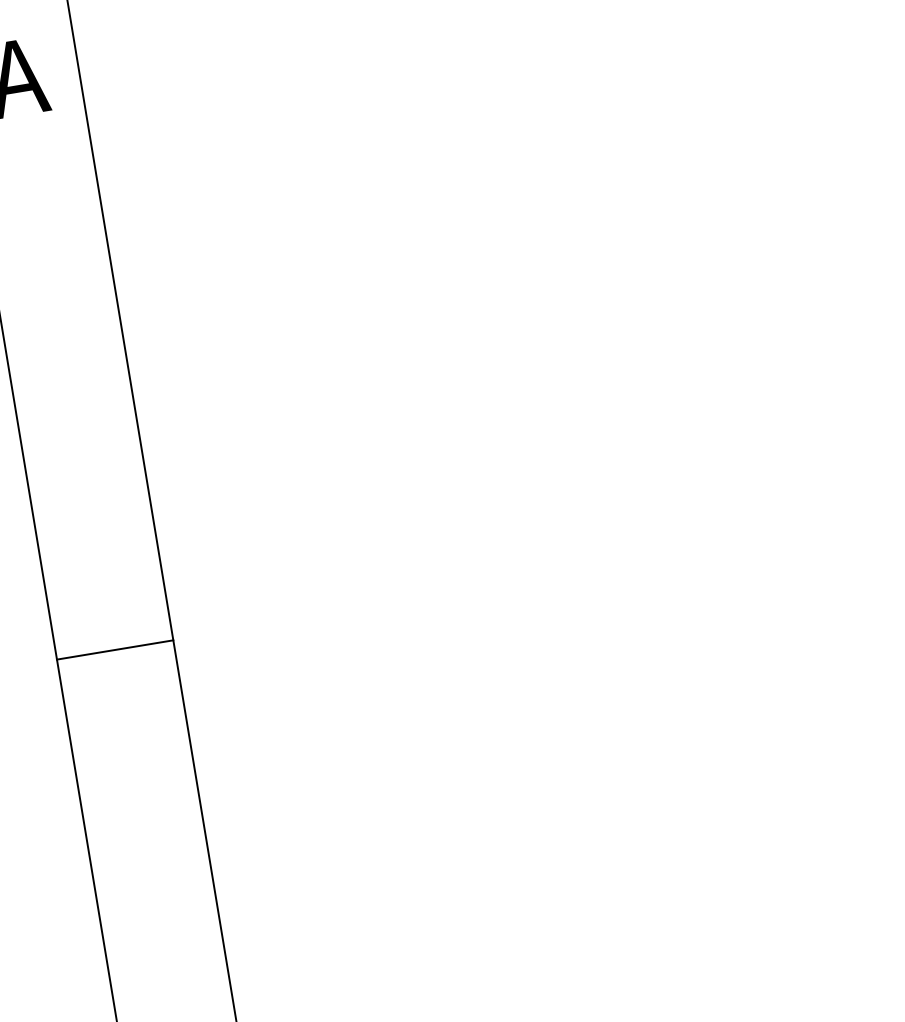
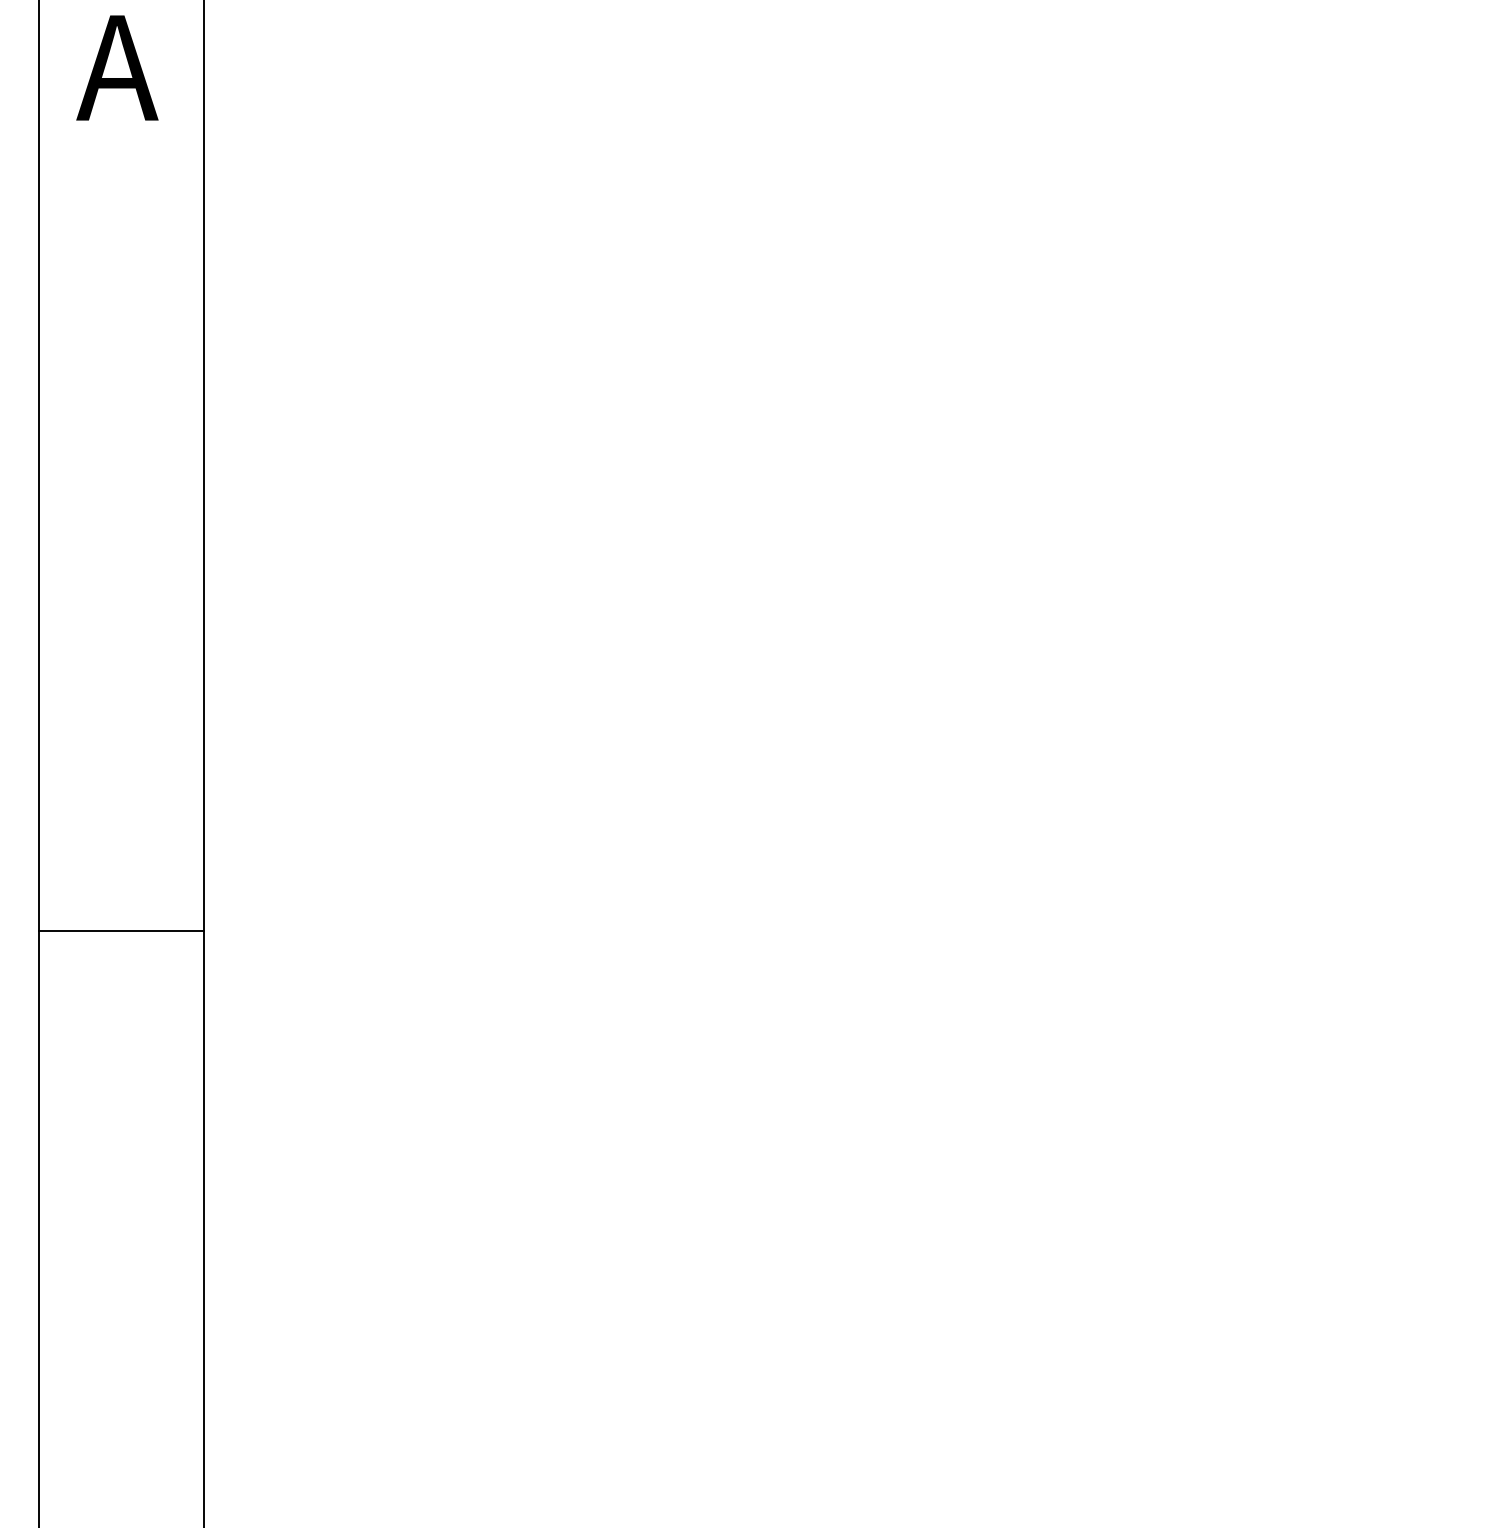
line: (115, 650) -> (121, 931), moved

